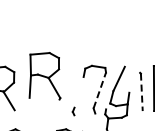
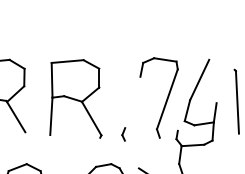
part: (44, 76) -> (75, 99), moved
line: (99, 90) -> (166, 99), dashed -> solid
line: (141, 92) -> (236, 102), dashed -> solid

